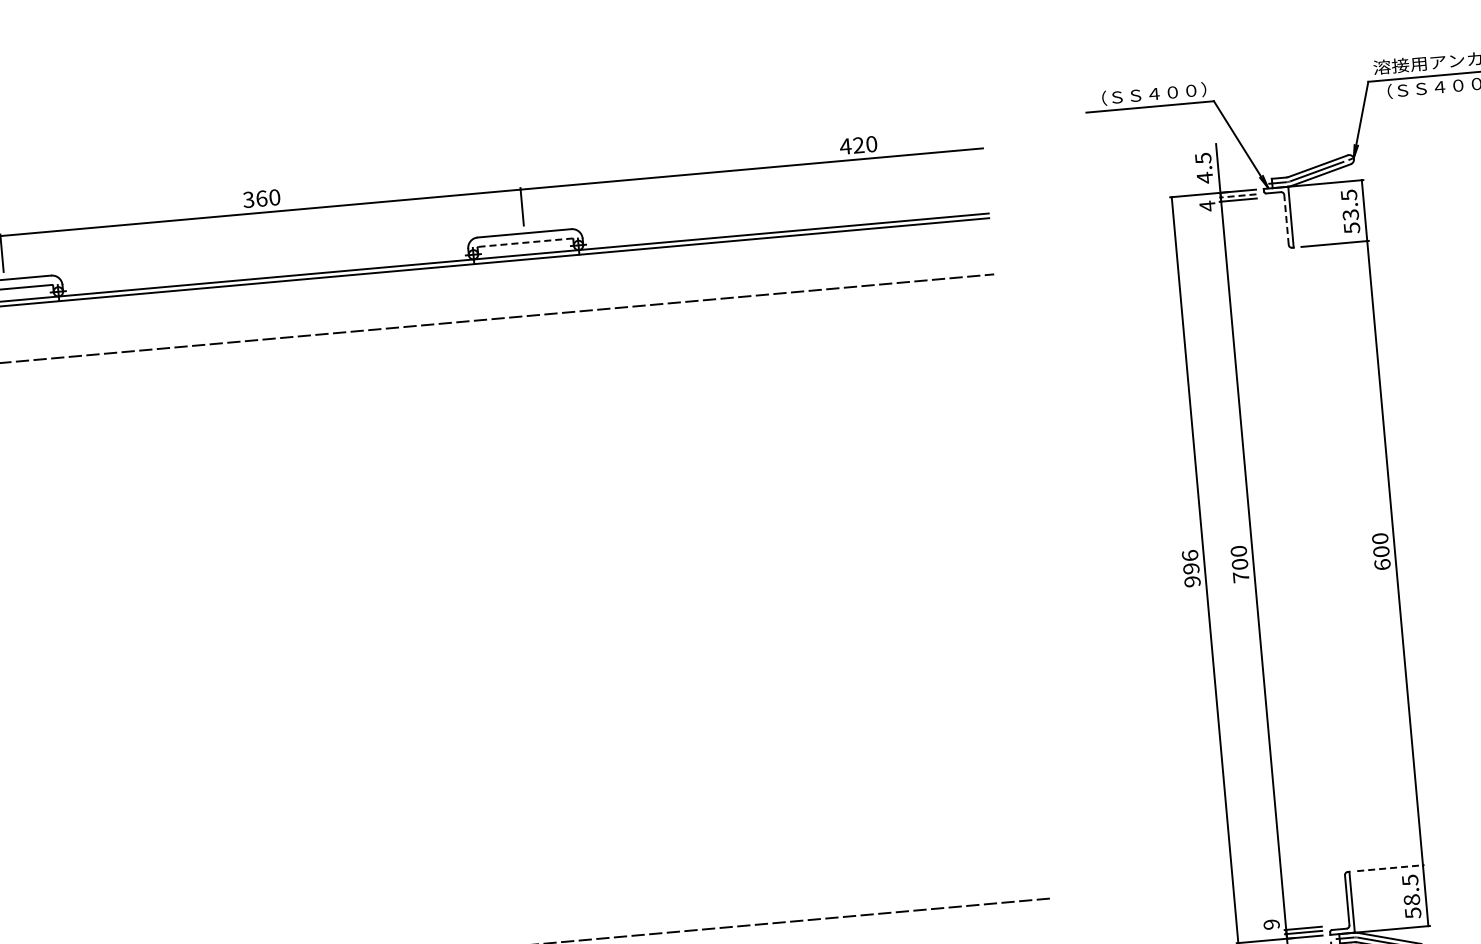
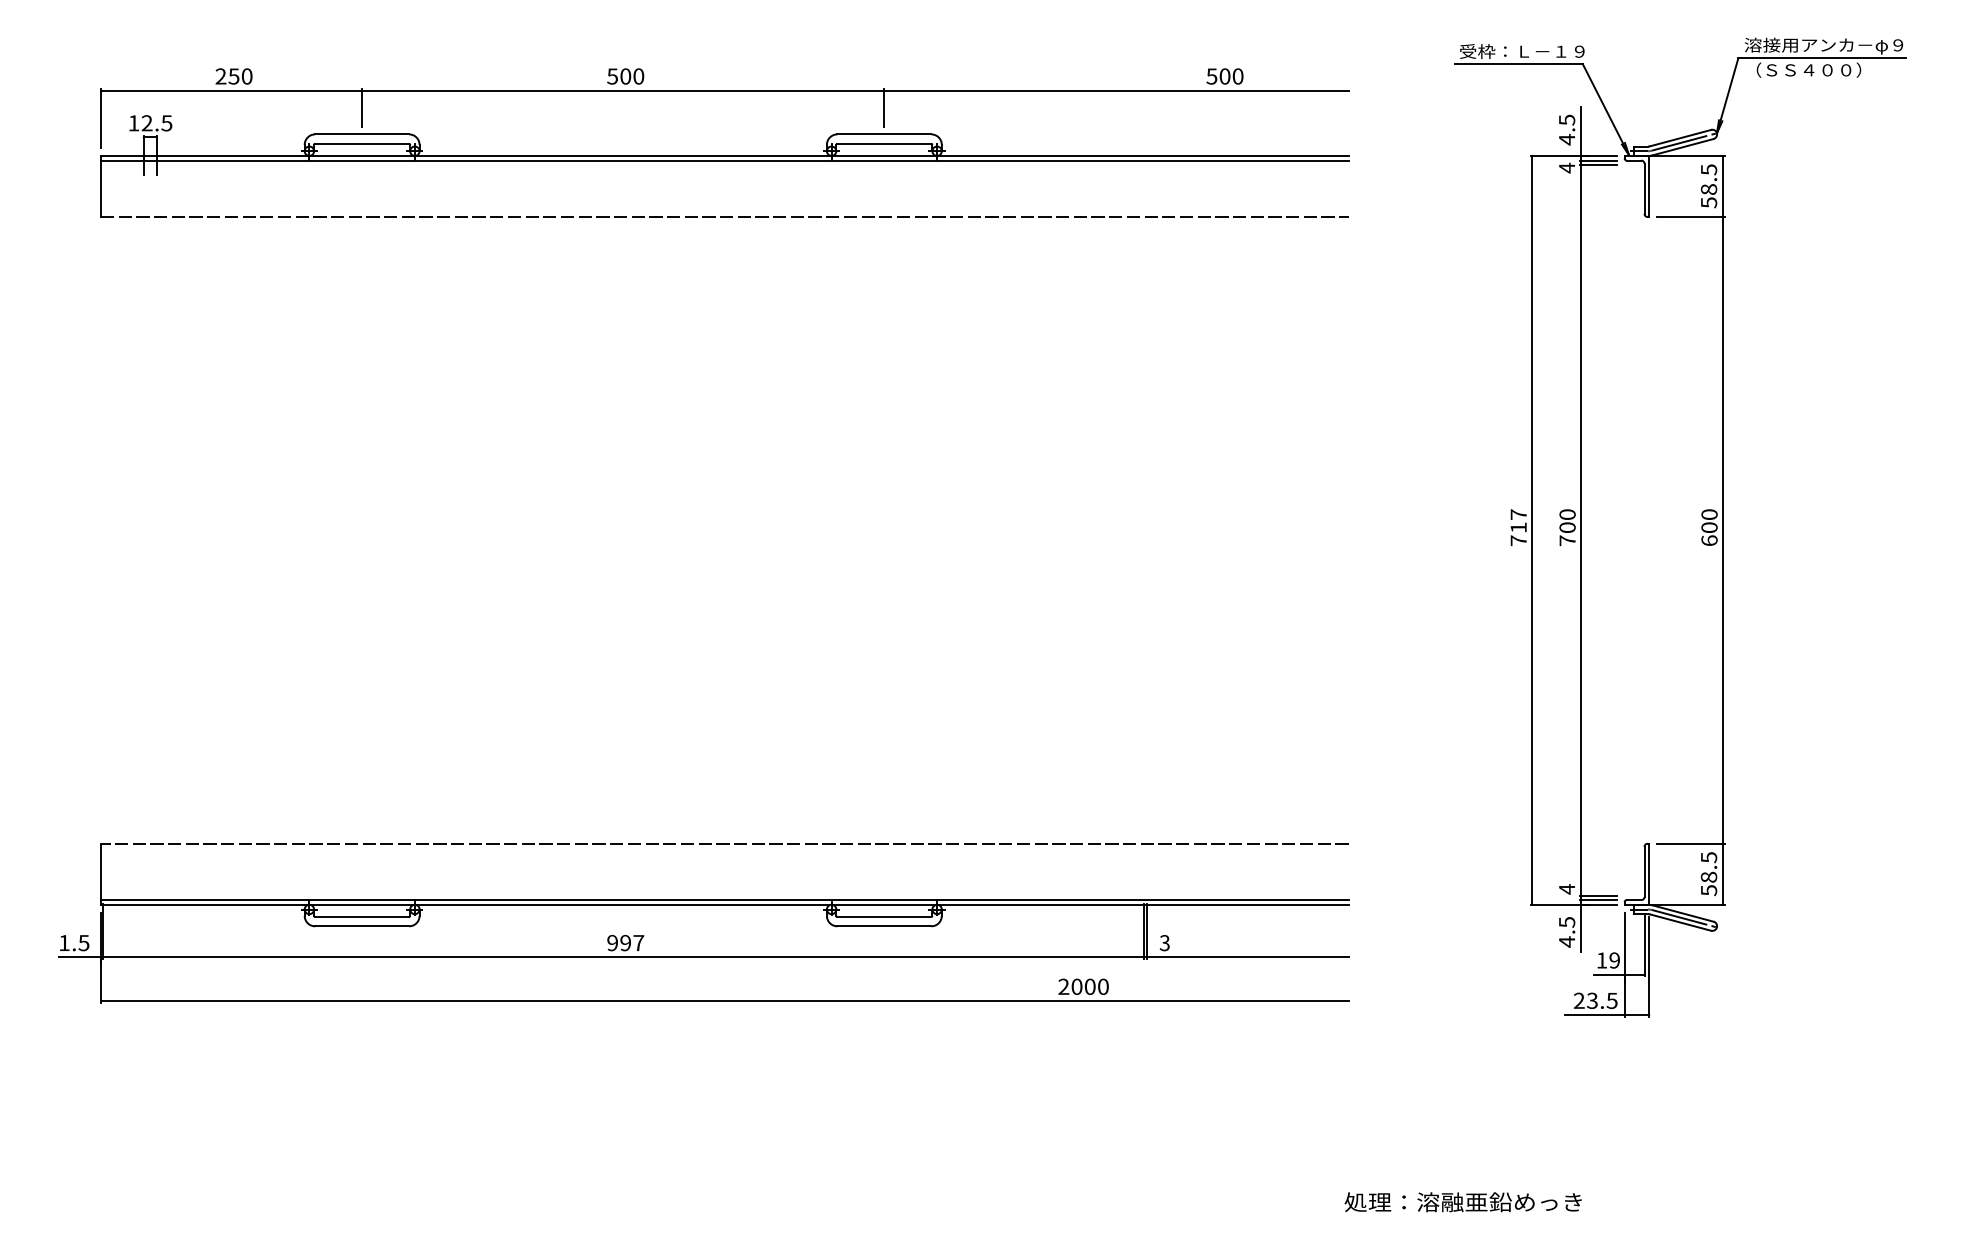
text: (1152, 94) -> (1522, 51), （ＳＳ４００） -> 受枠：Ｌ－１９
text: (852, 145) -> (1218, 76), 420 -> 500
line: (1238, 195) -> (1598, 160), dashed -> solid
text: (255, 199) -> (619, 76), 360 -> 500
text: (1351, 214) -> (1709, 189), 53.5 -> 58.5
line: (1286, 219) -> (1644, 188), dashed -> solid
line: (525, 242) -> (884, 143), dashed -> solid
text: (1191, 568) -> (1518, 527), 996 -> 717
line: (1390, 867) -> (1690, 843), dashed -> solid
text: (1272, 924) -> (1567, 889), 9 -> 4

